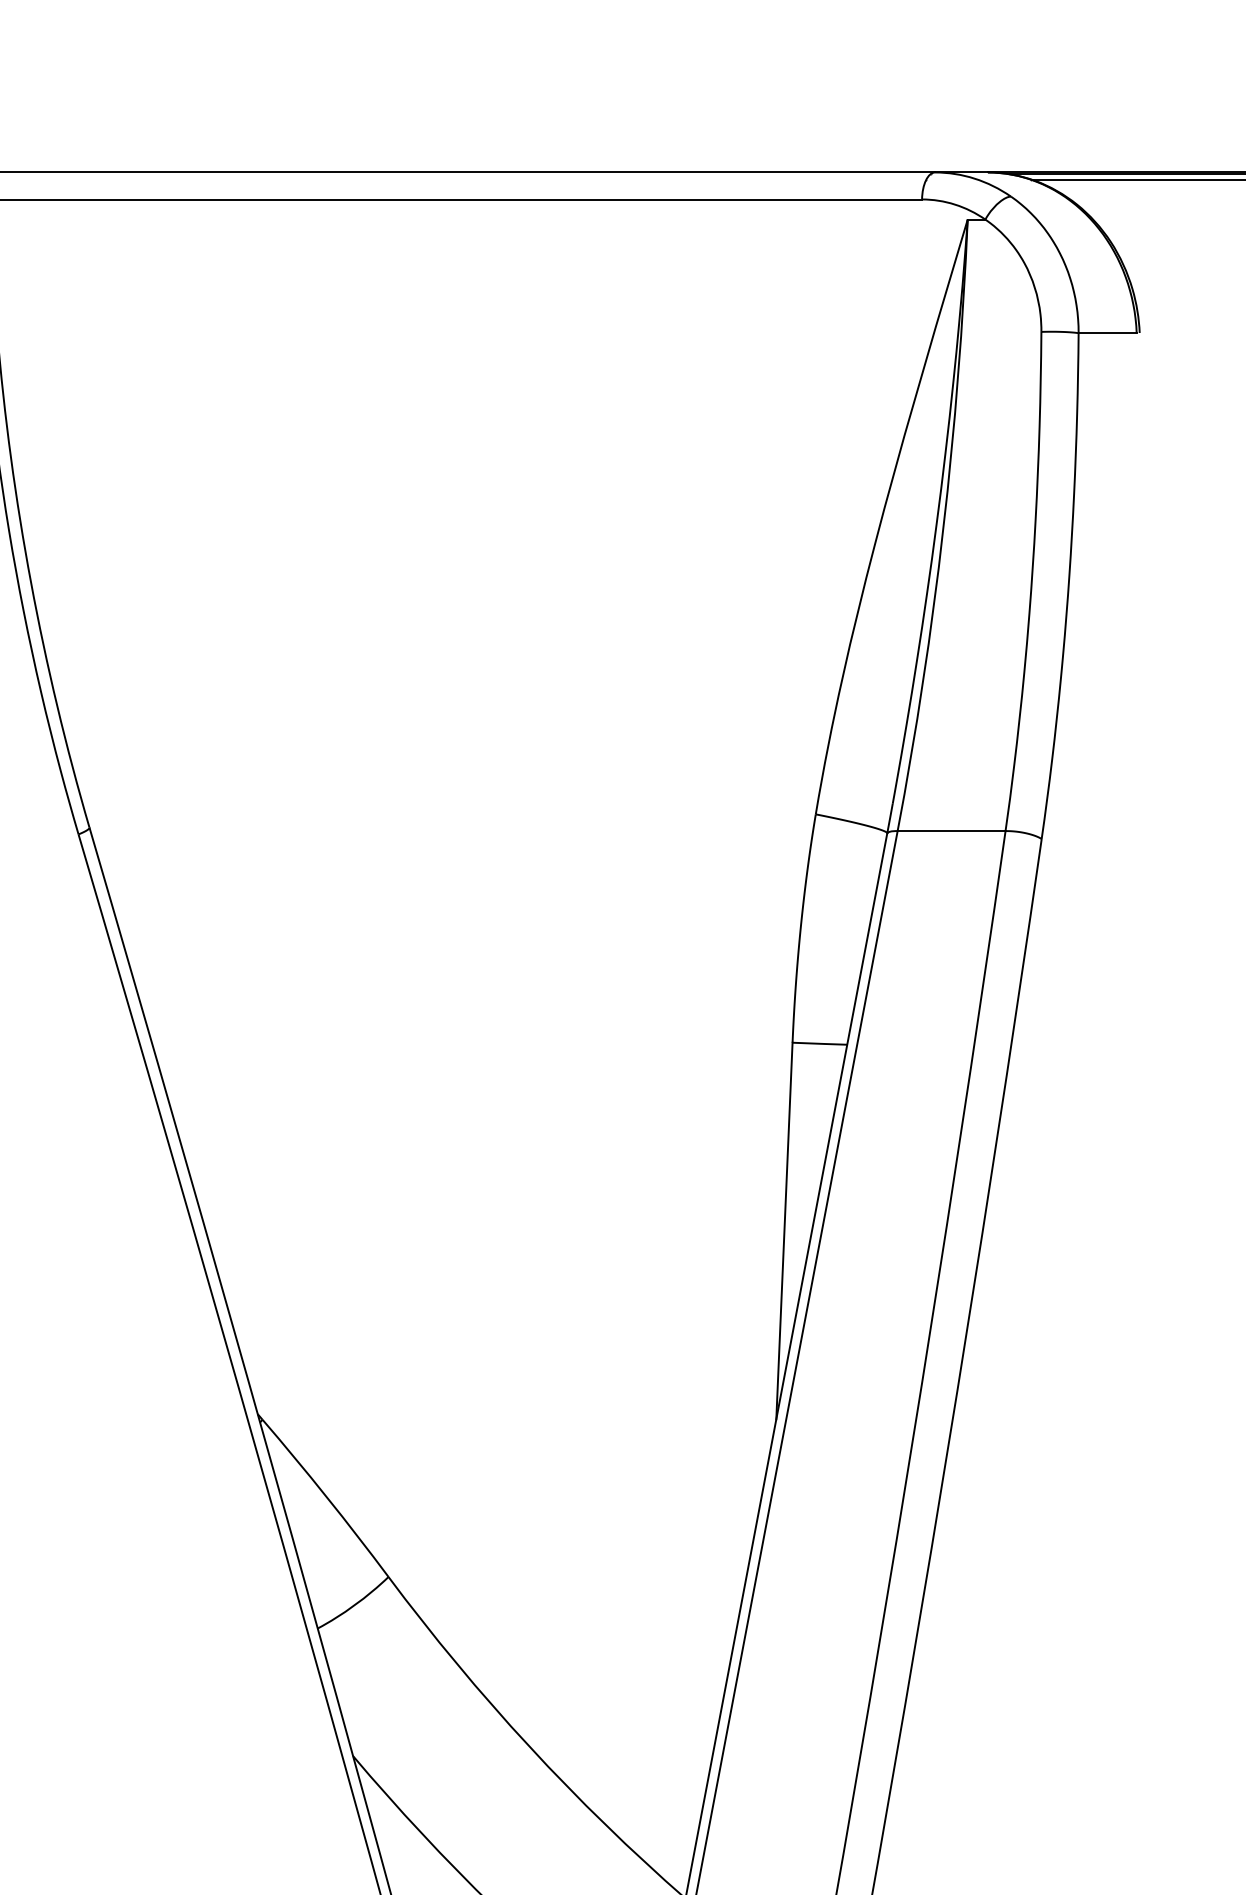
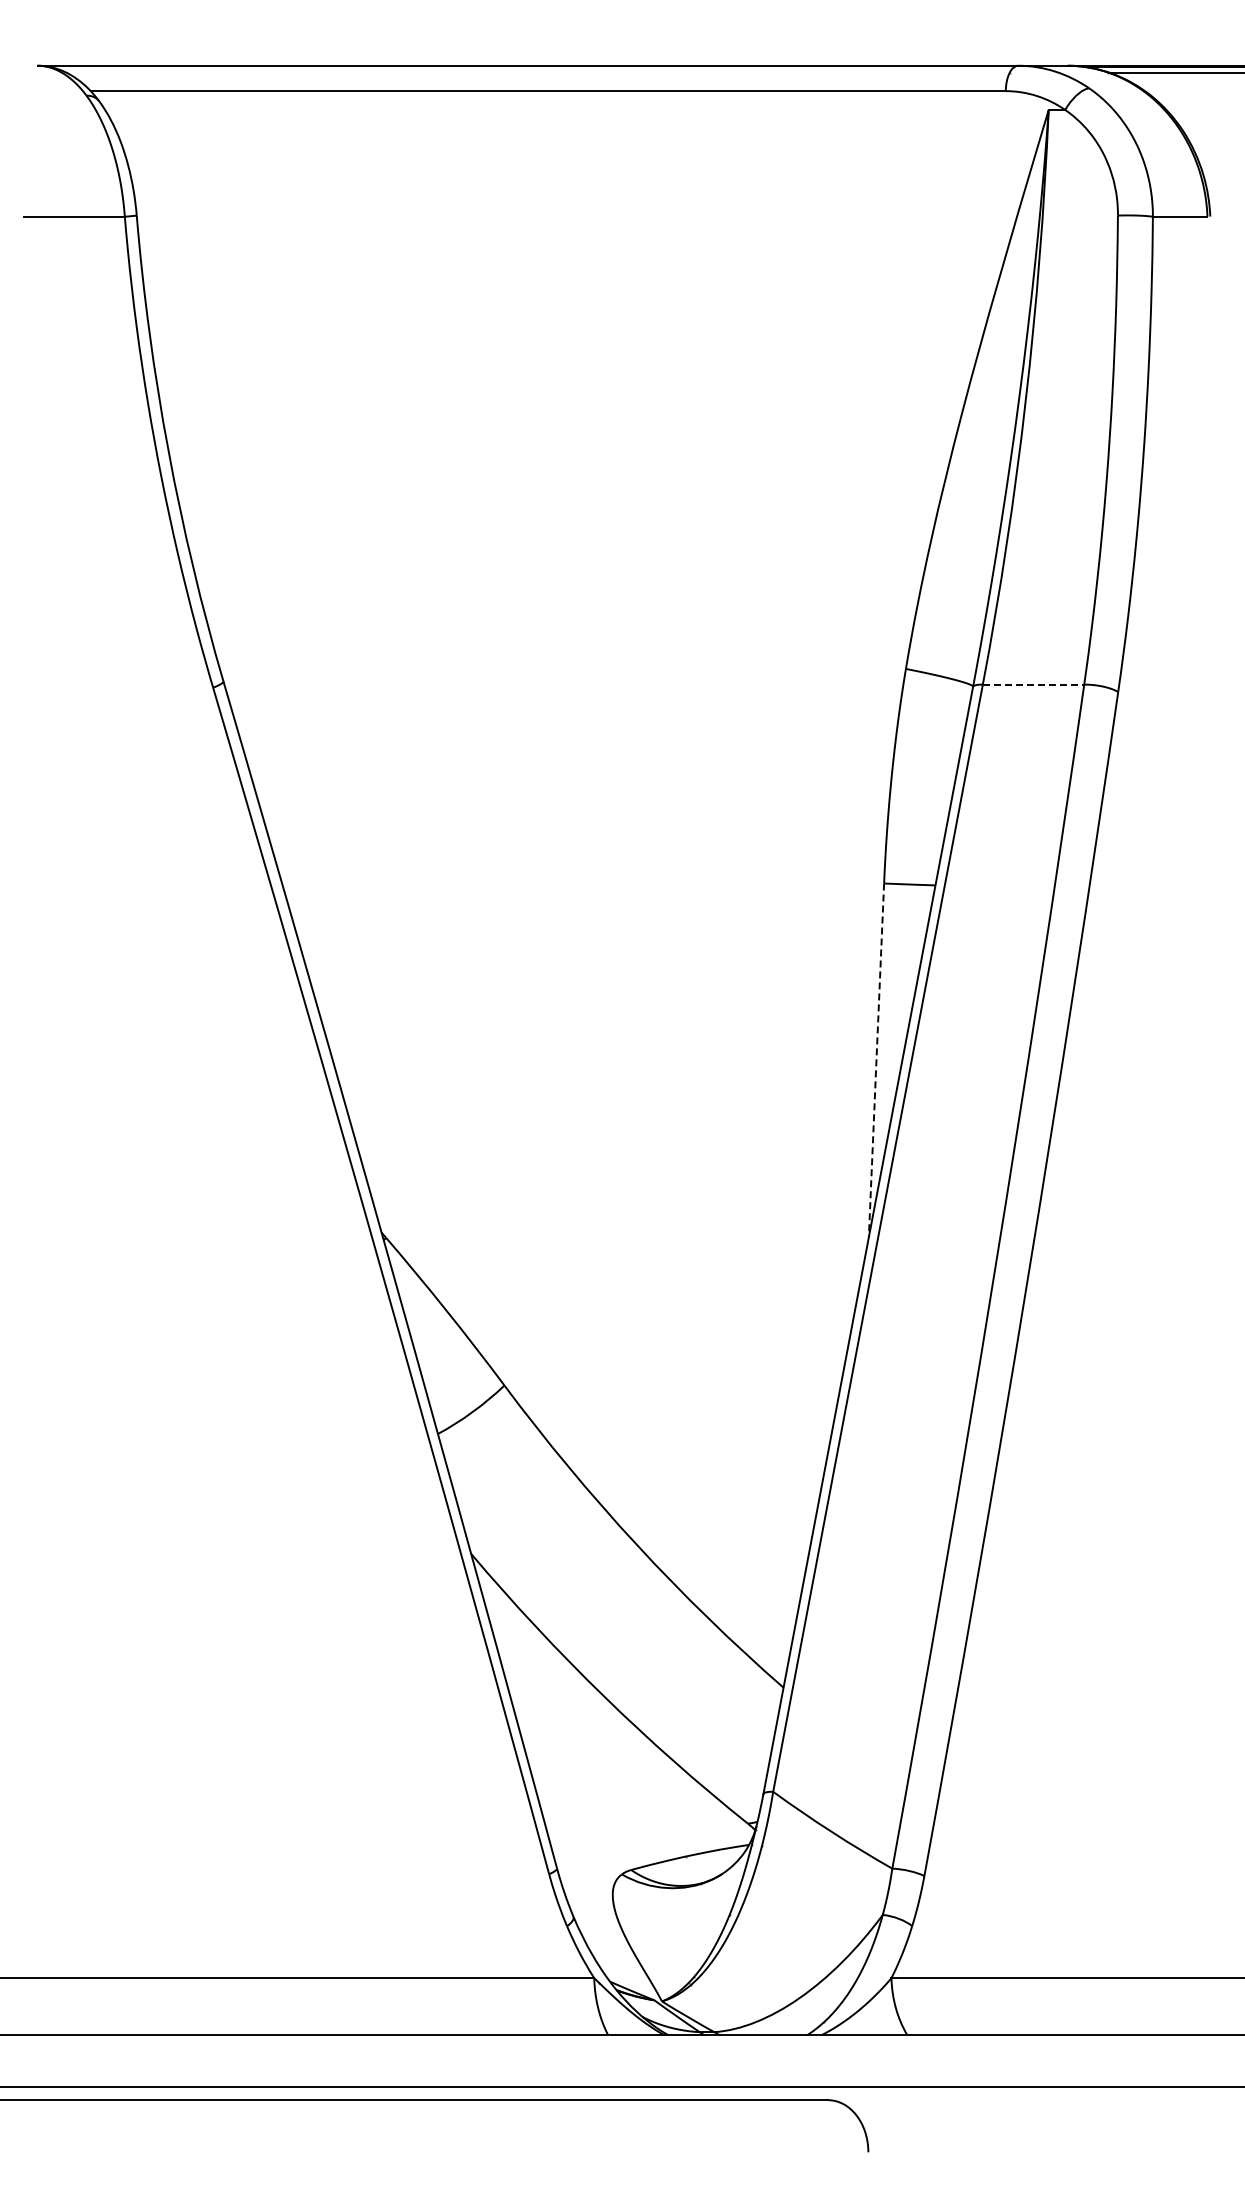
line: (951, 830) -> (1033, 684), solid -> dashed
line: (784, 1231) -> (876, 1060), solid -> dashed

